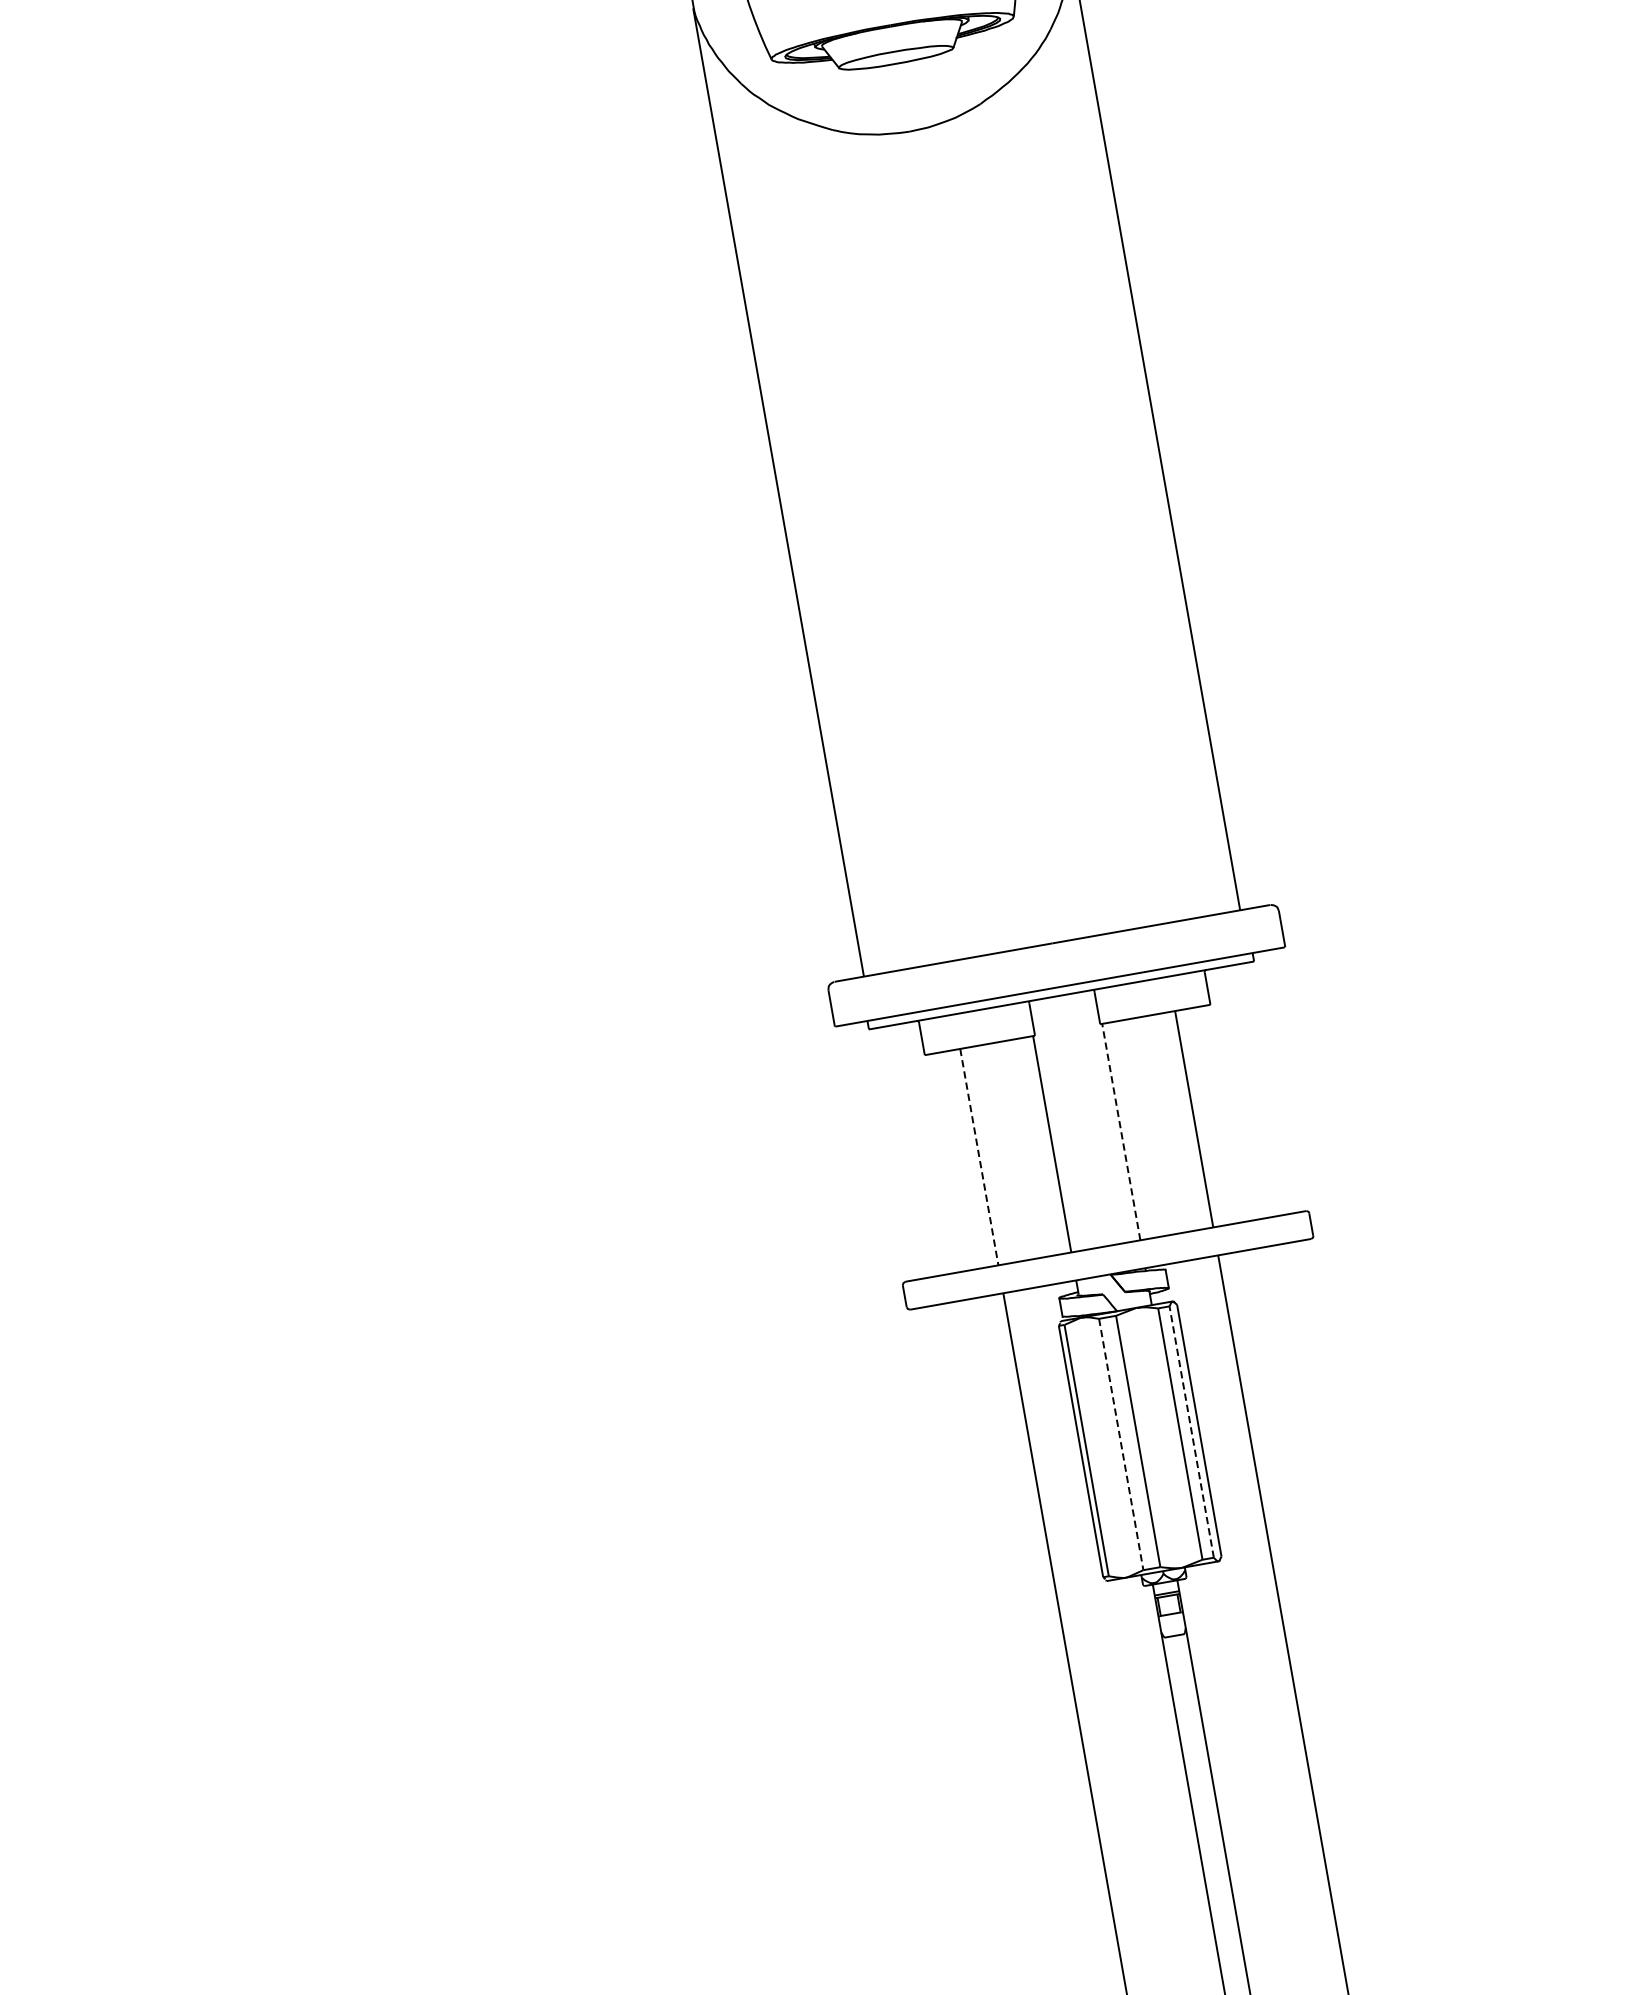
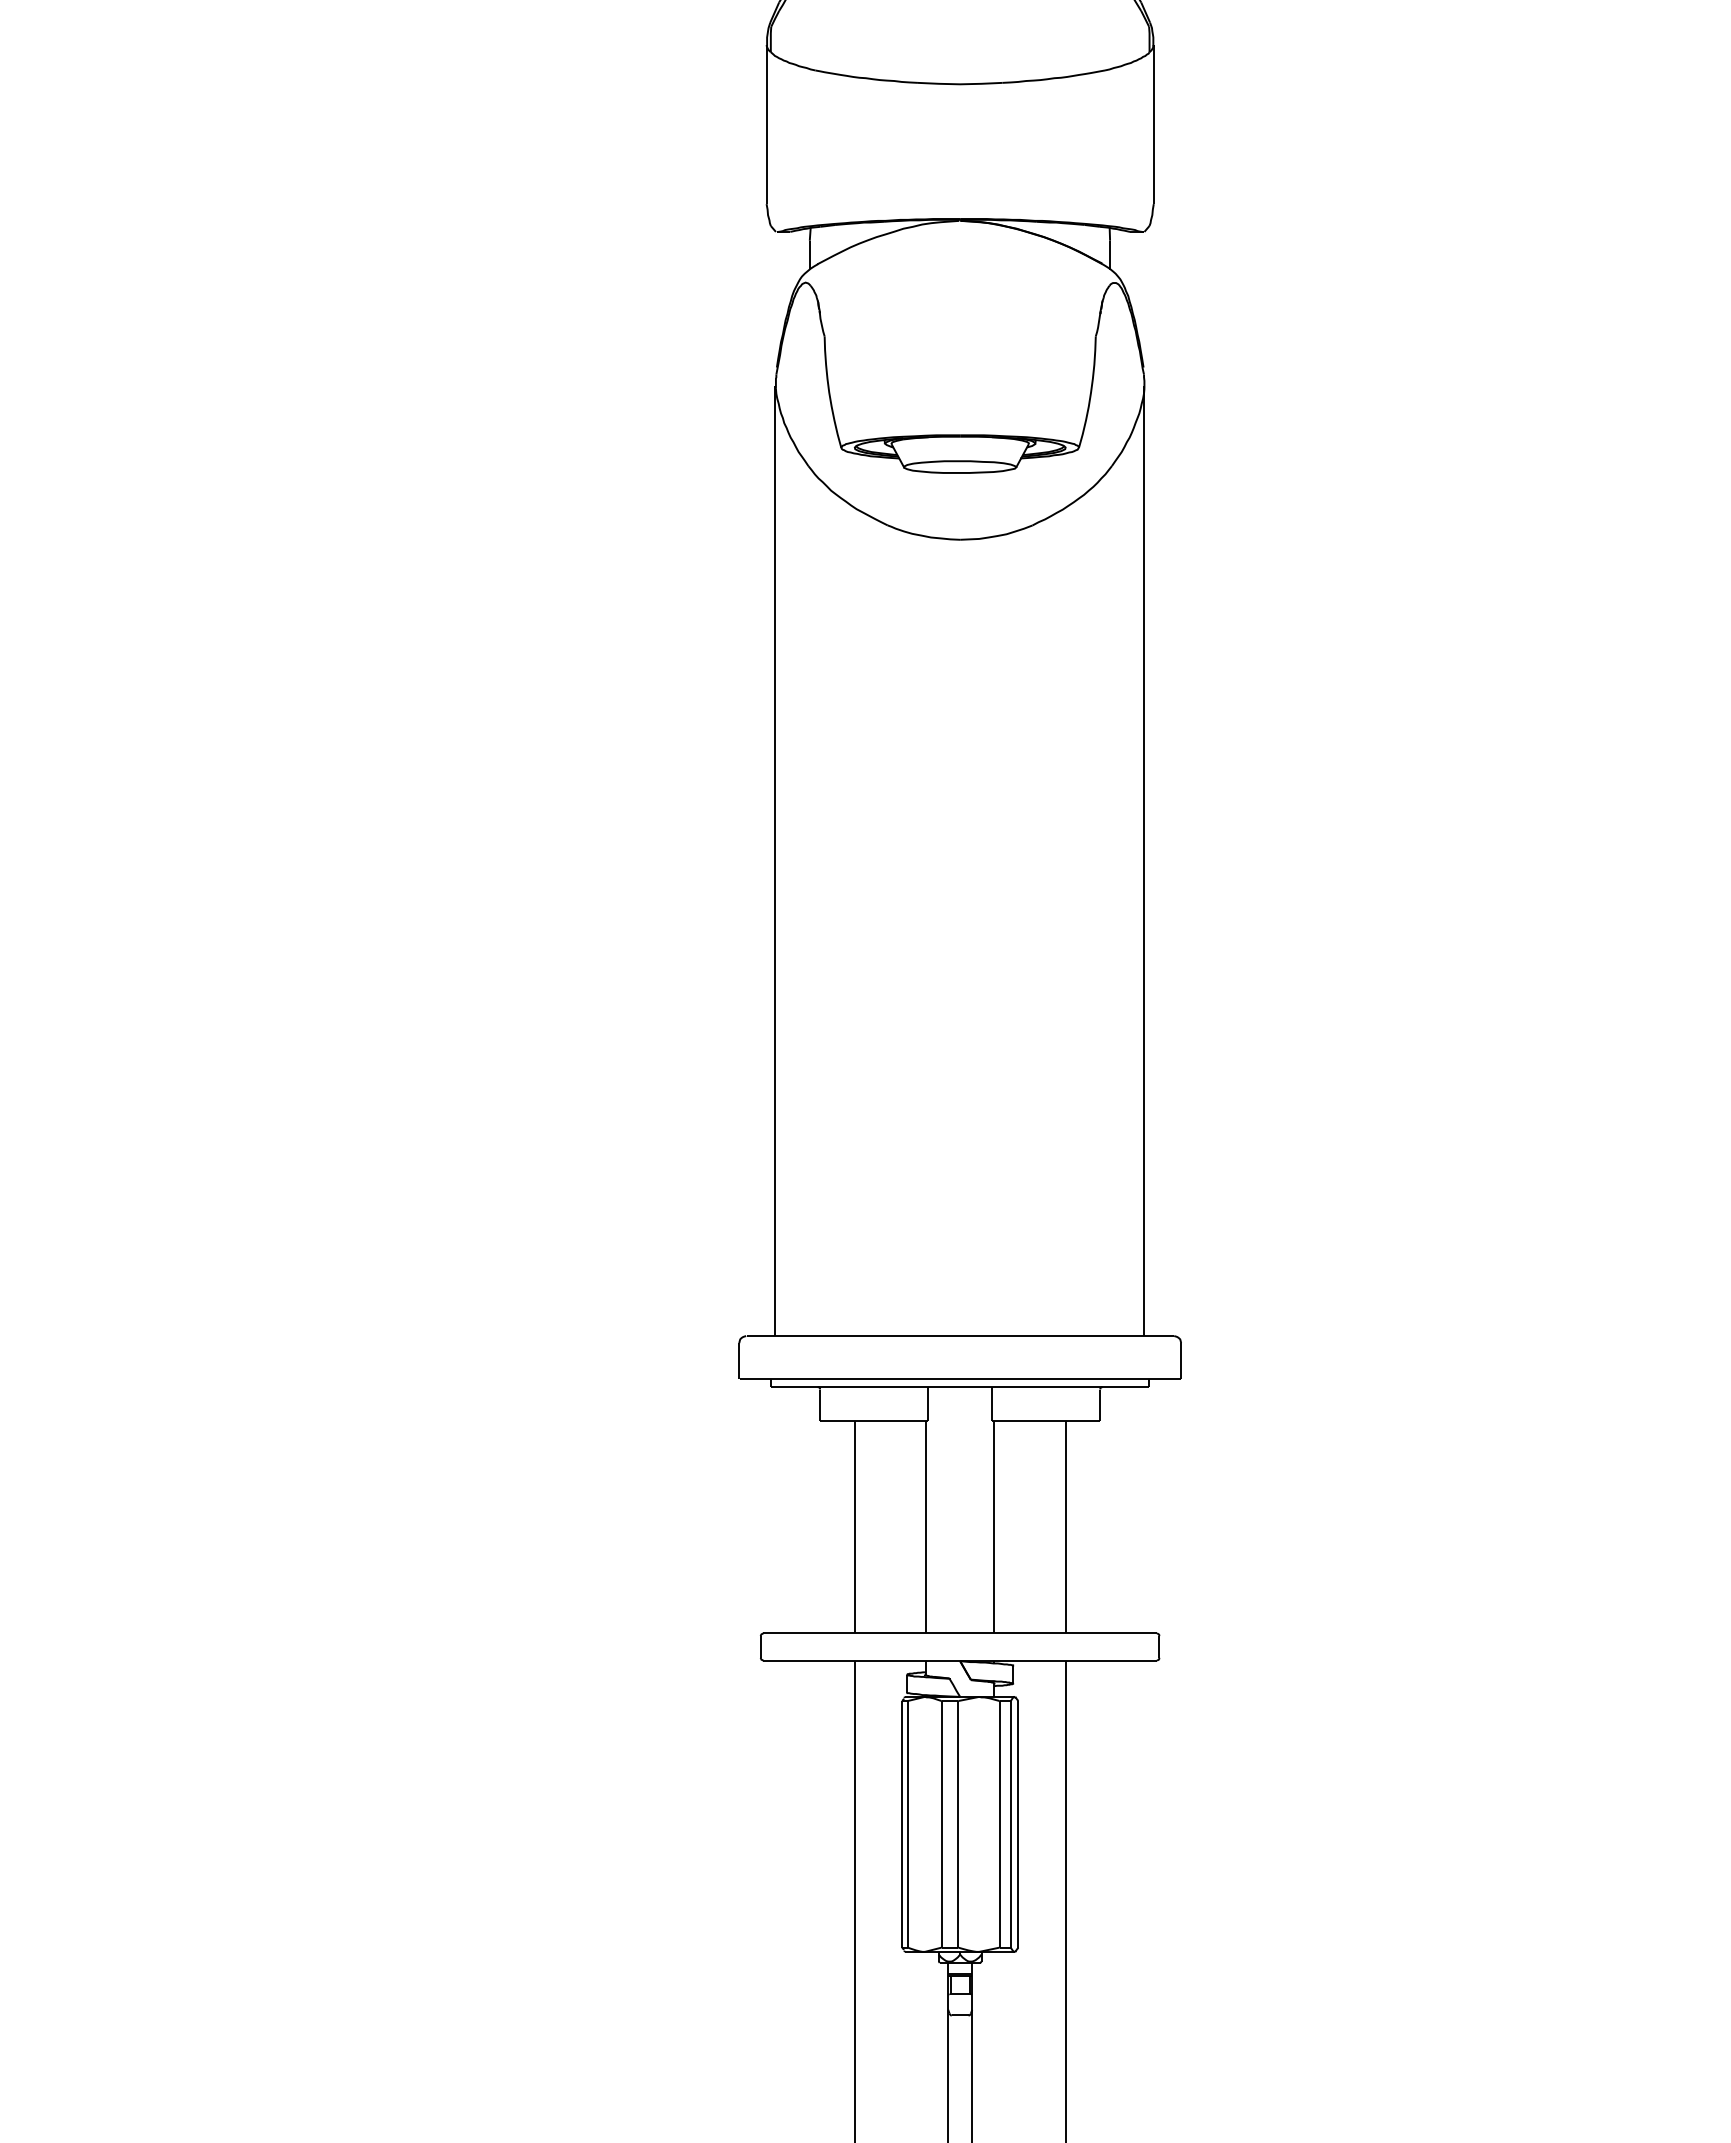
line: (1121, 1131) -> (994, 1526), dashed -> solid
line: (979, 1157) -> (854, 1527), dashed -> solid
line: (1191, 1431) -> (1010, 1823), dashed -> solid
line: (1121, 1444) -> (941, 1824), dashed -> solid

